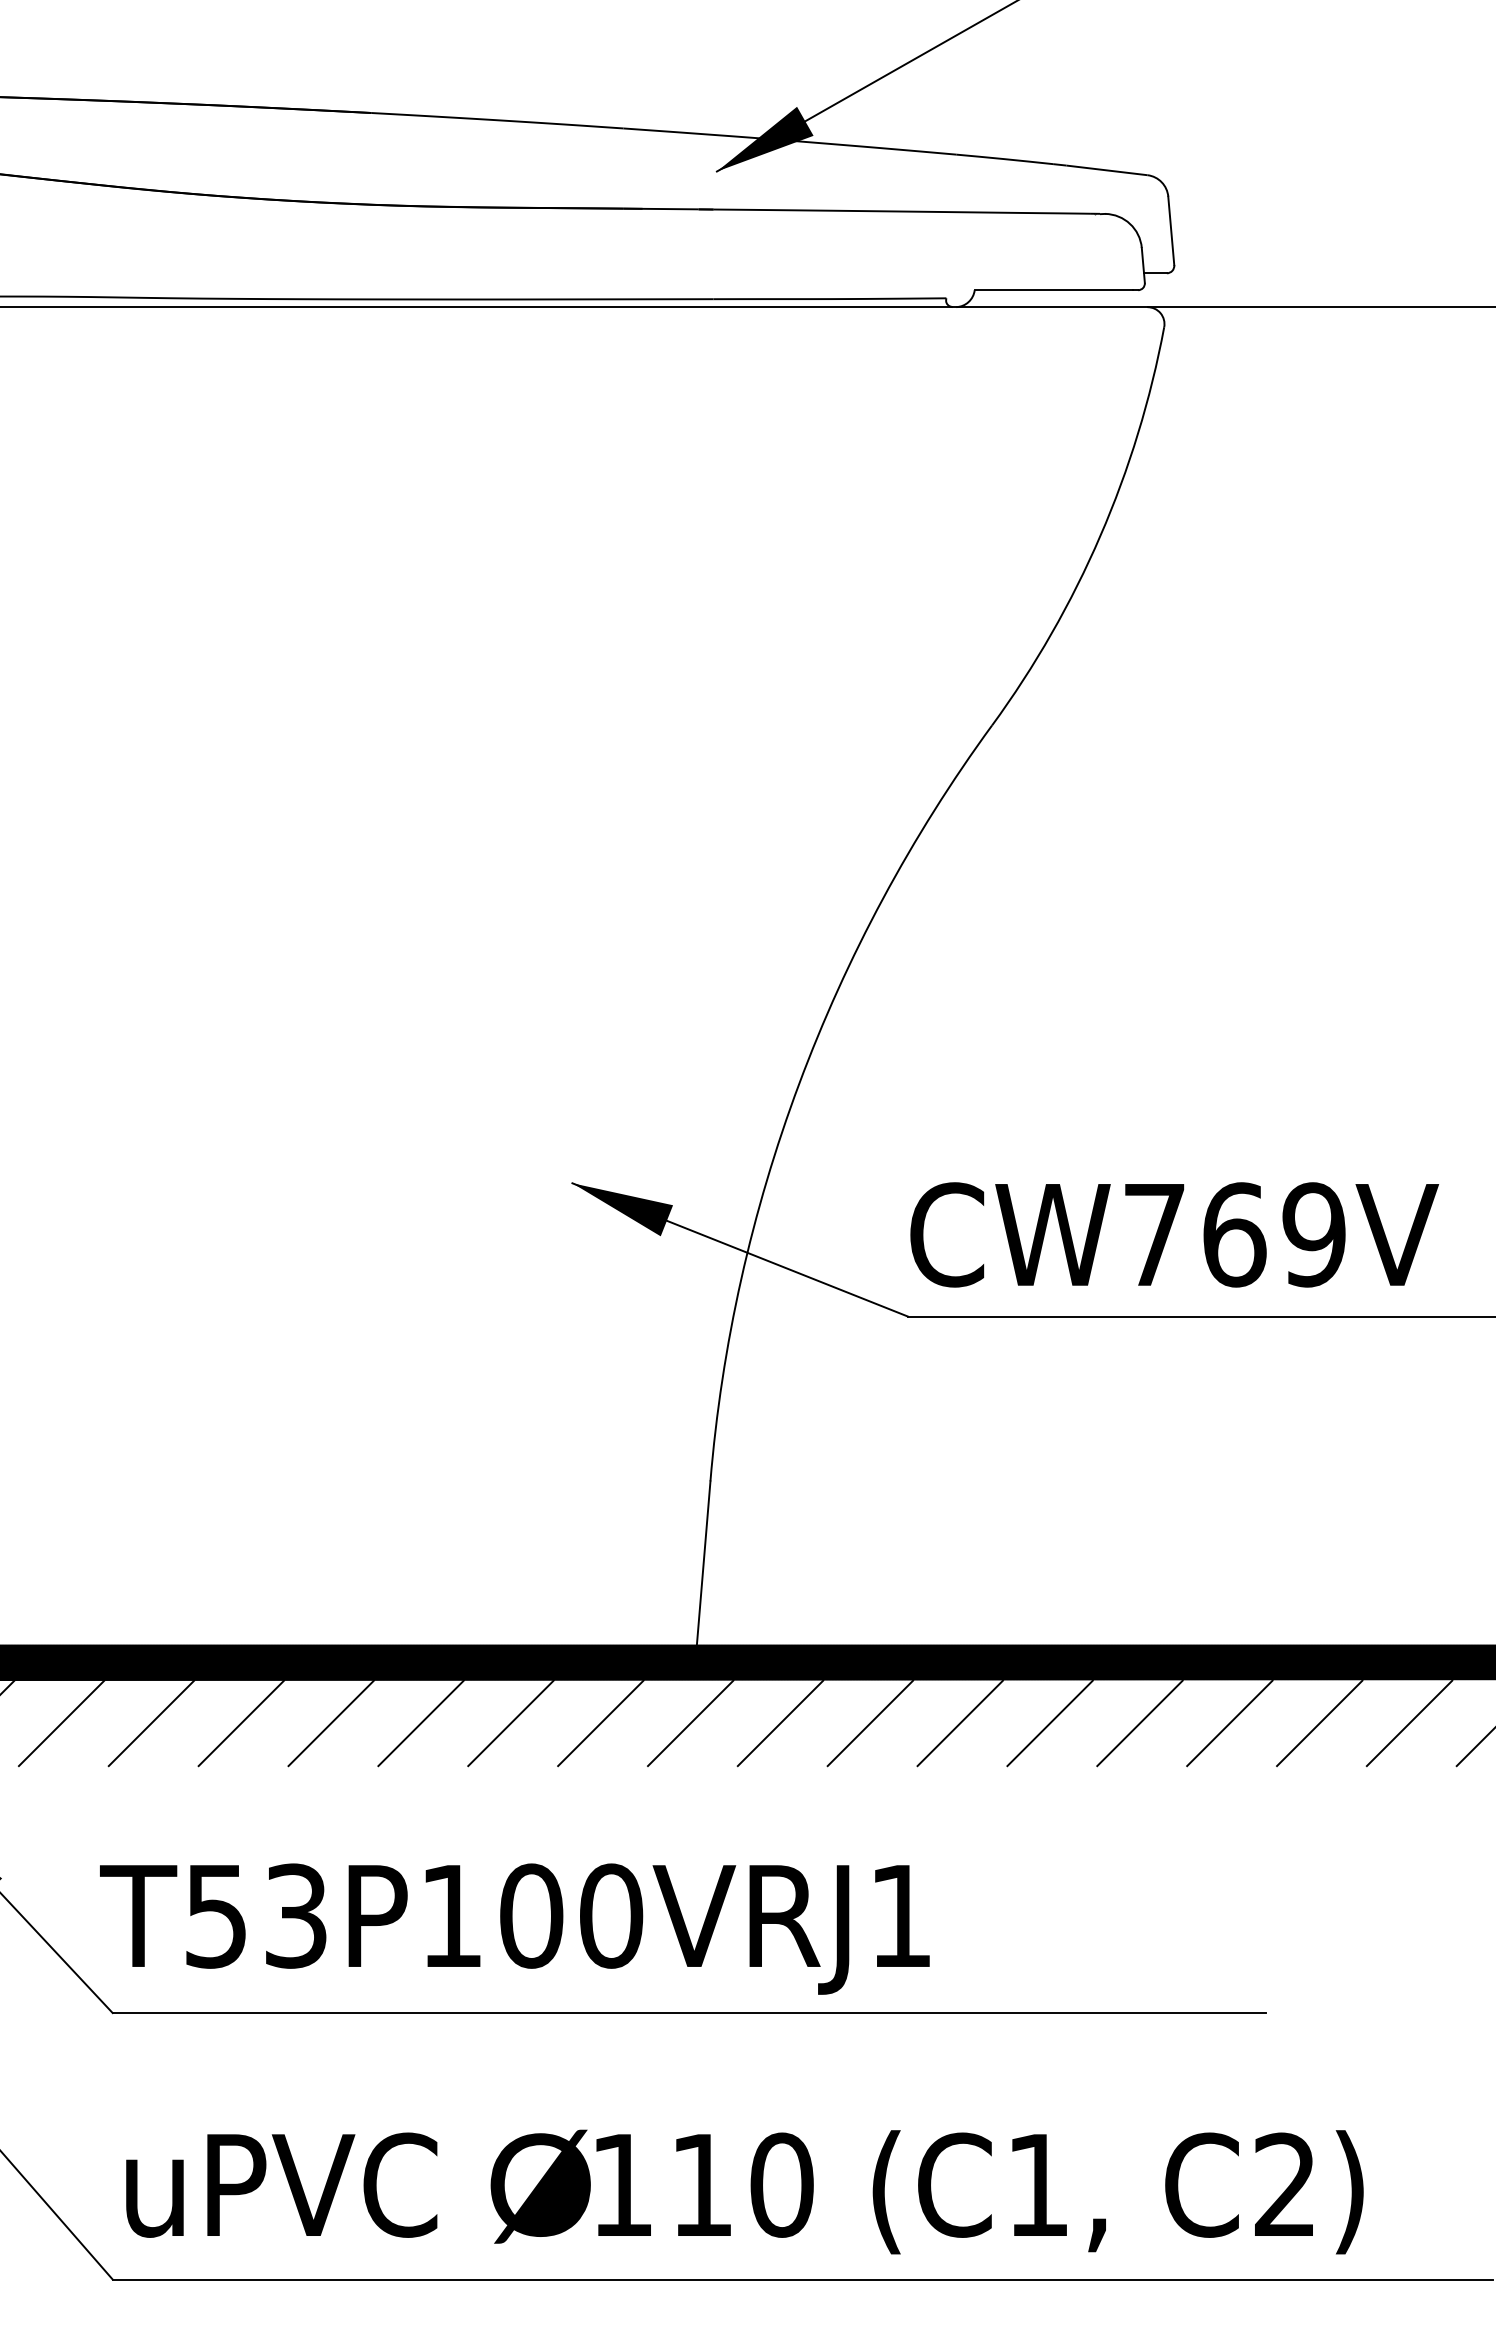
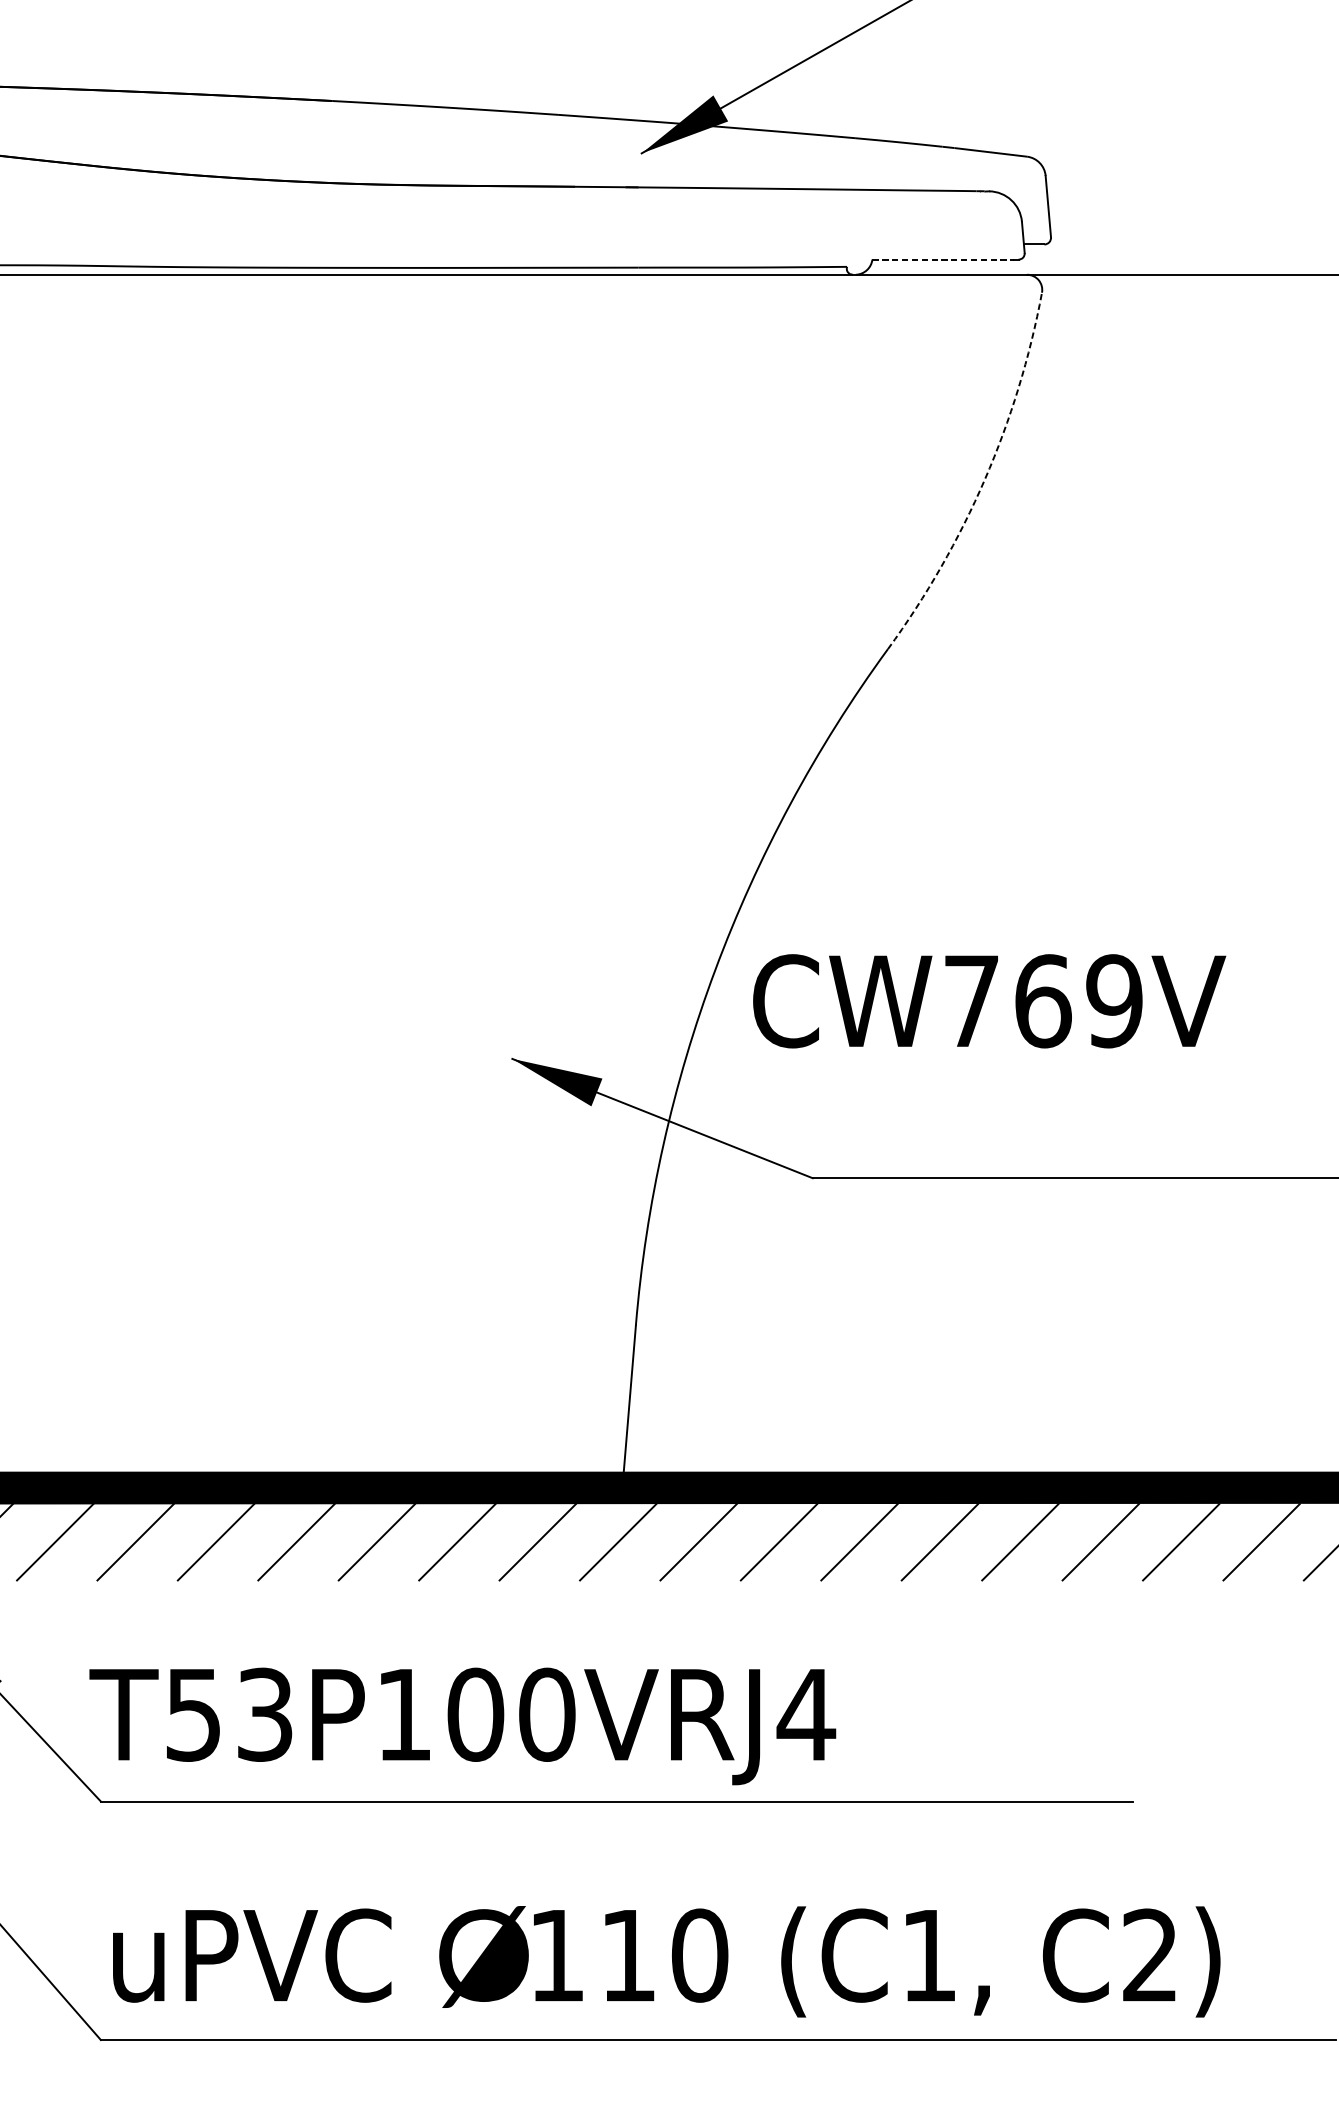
line: (1053, 290) -> (942, 259), solid -> dashed
arc: (1100, 535) -> (984, 479), solid -> dashed
text: (1174, 1234) -> (989, 1000), moved
text: (900, 1915) -> (805, 1714), T53P100VRJ1 -> T53P100VRJ4

